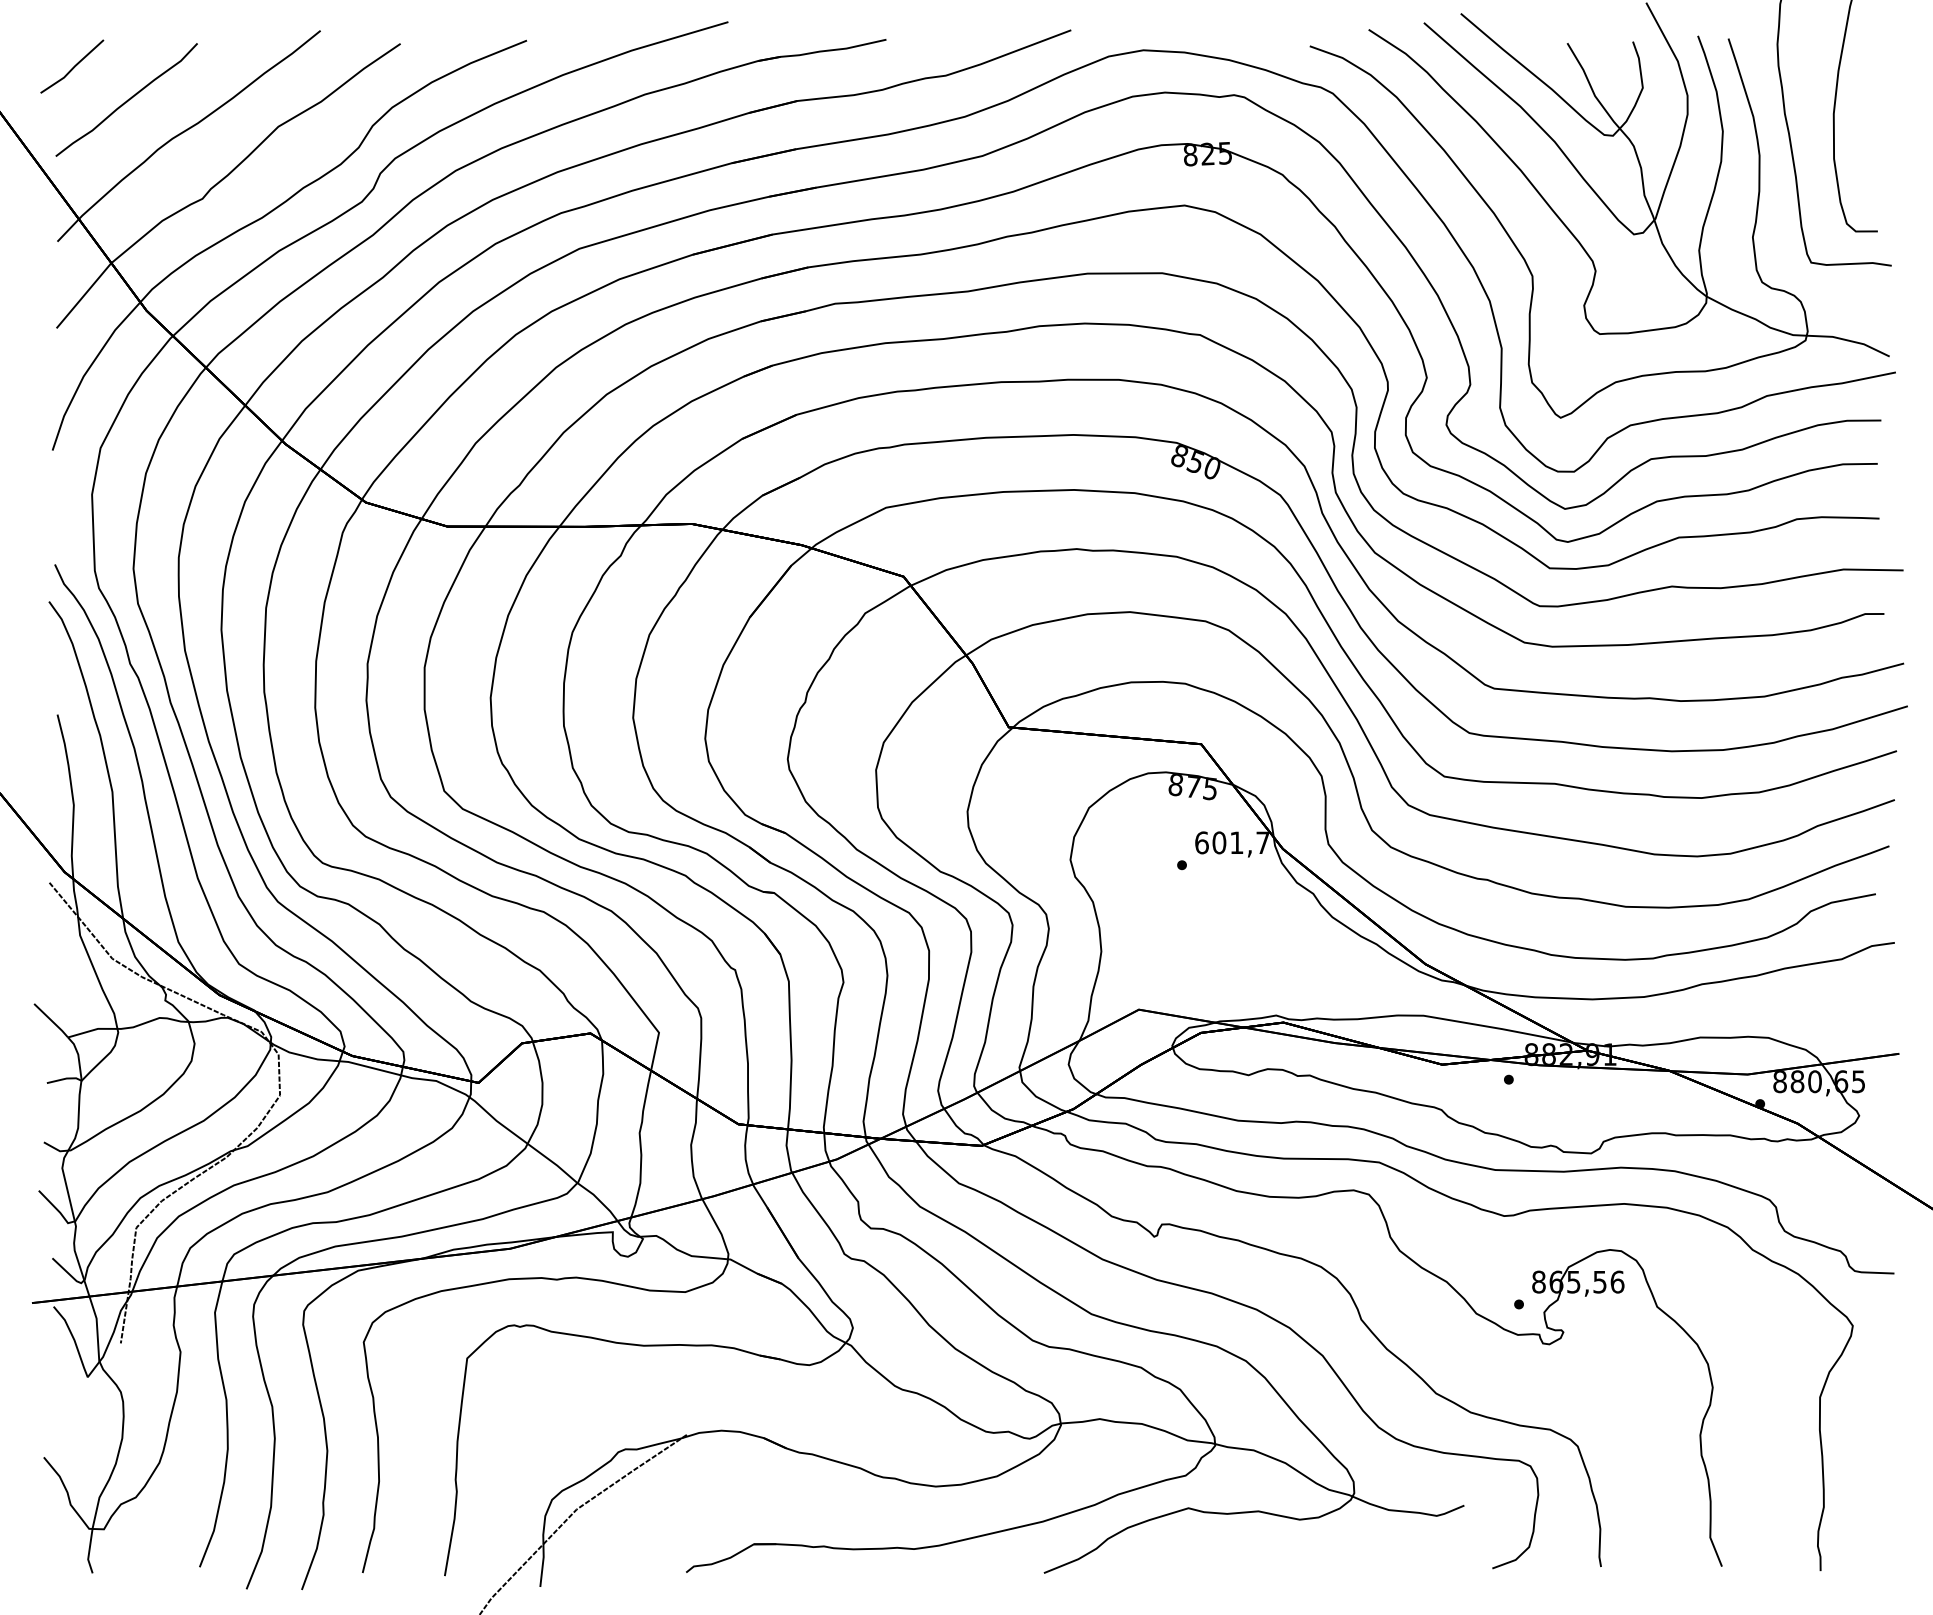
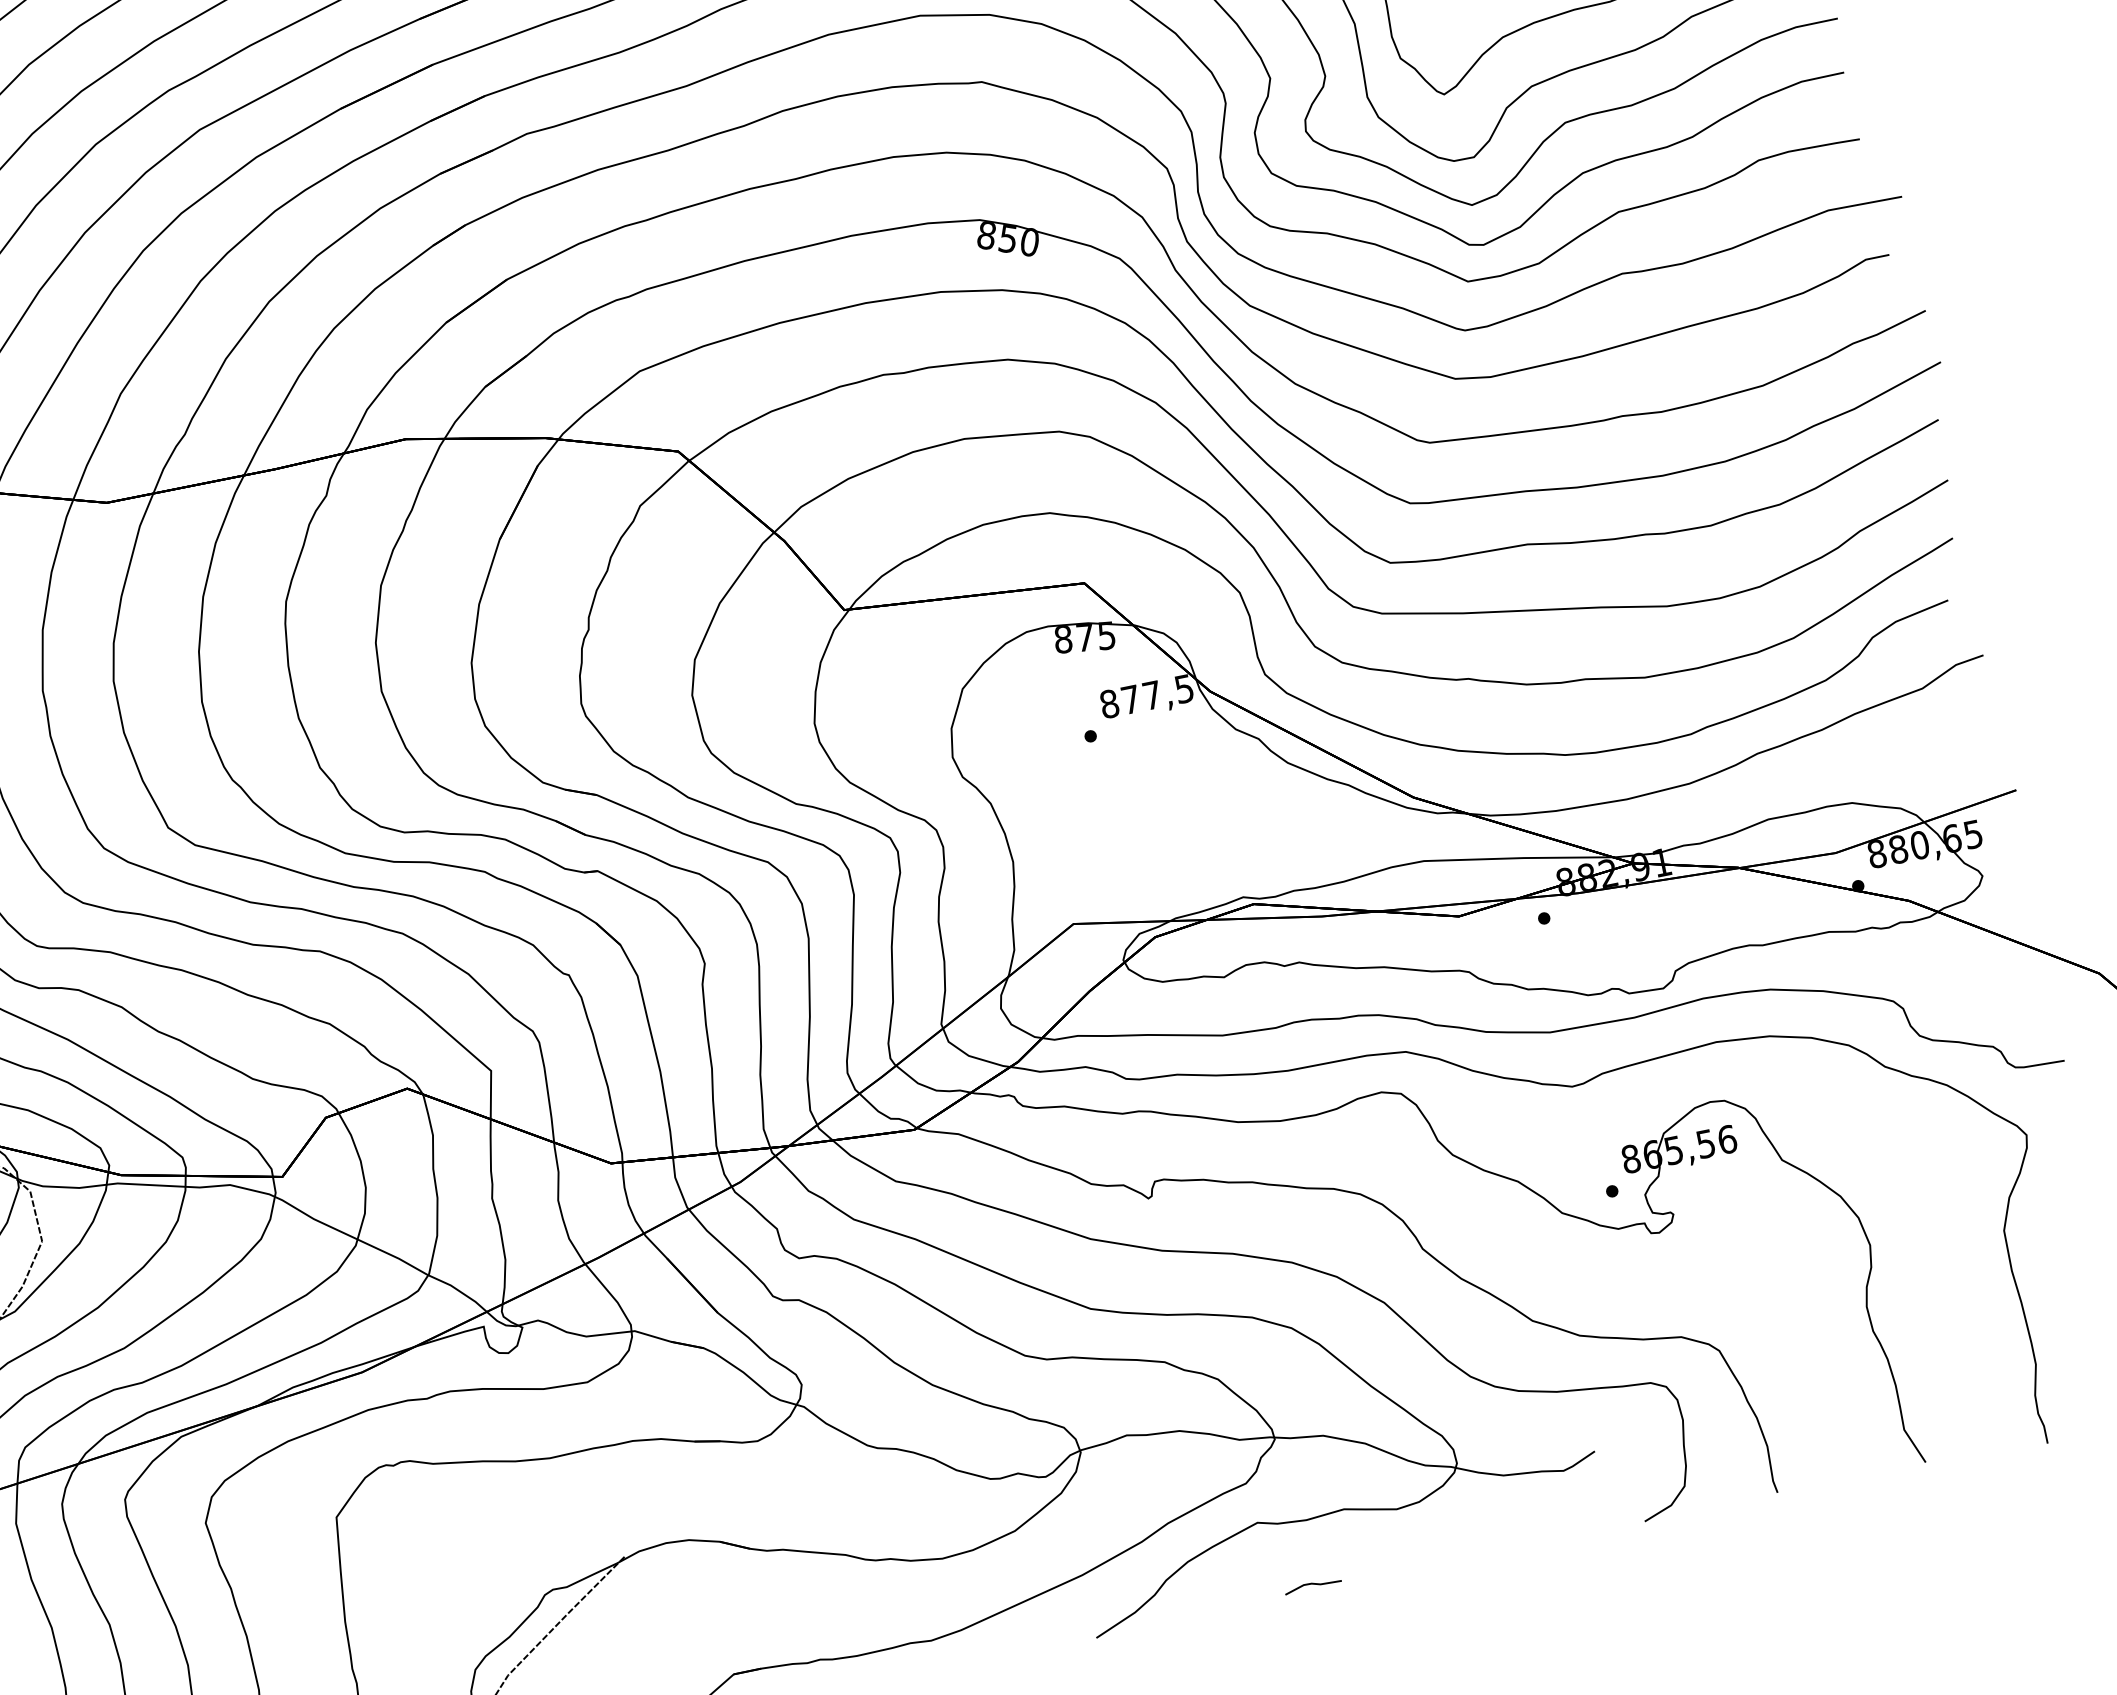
text: (1232, 842) -> (1146, 696), 601,7 -> 877,5
line: (1221, 1565) -> (1312, 1584), added

